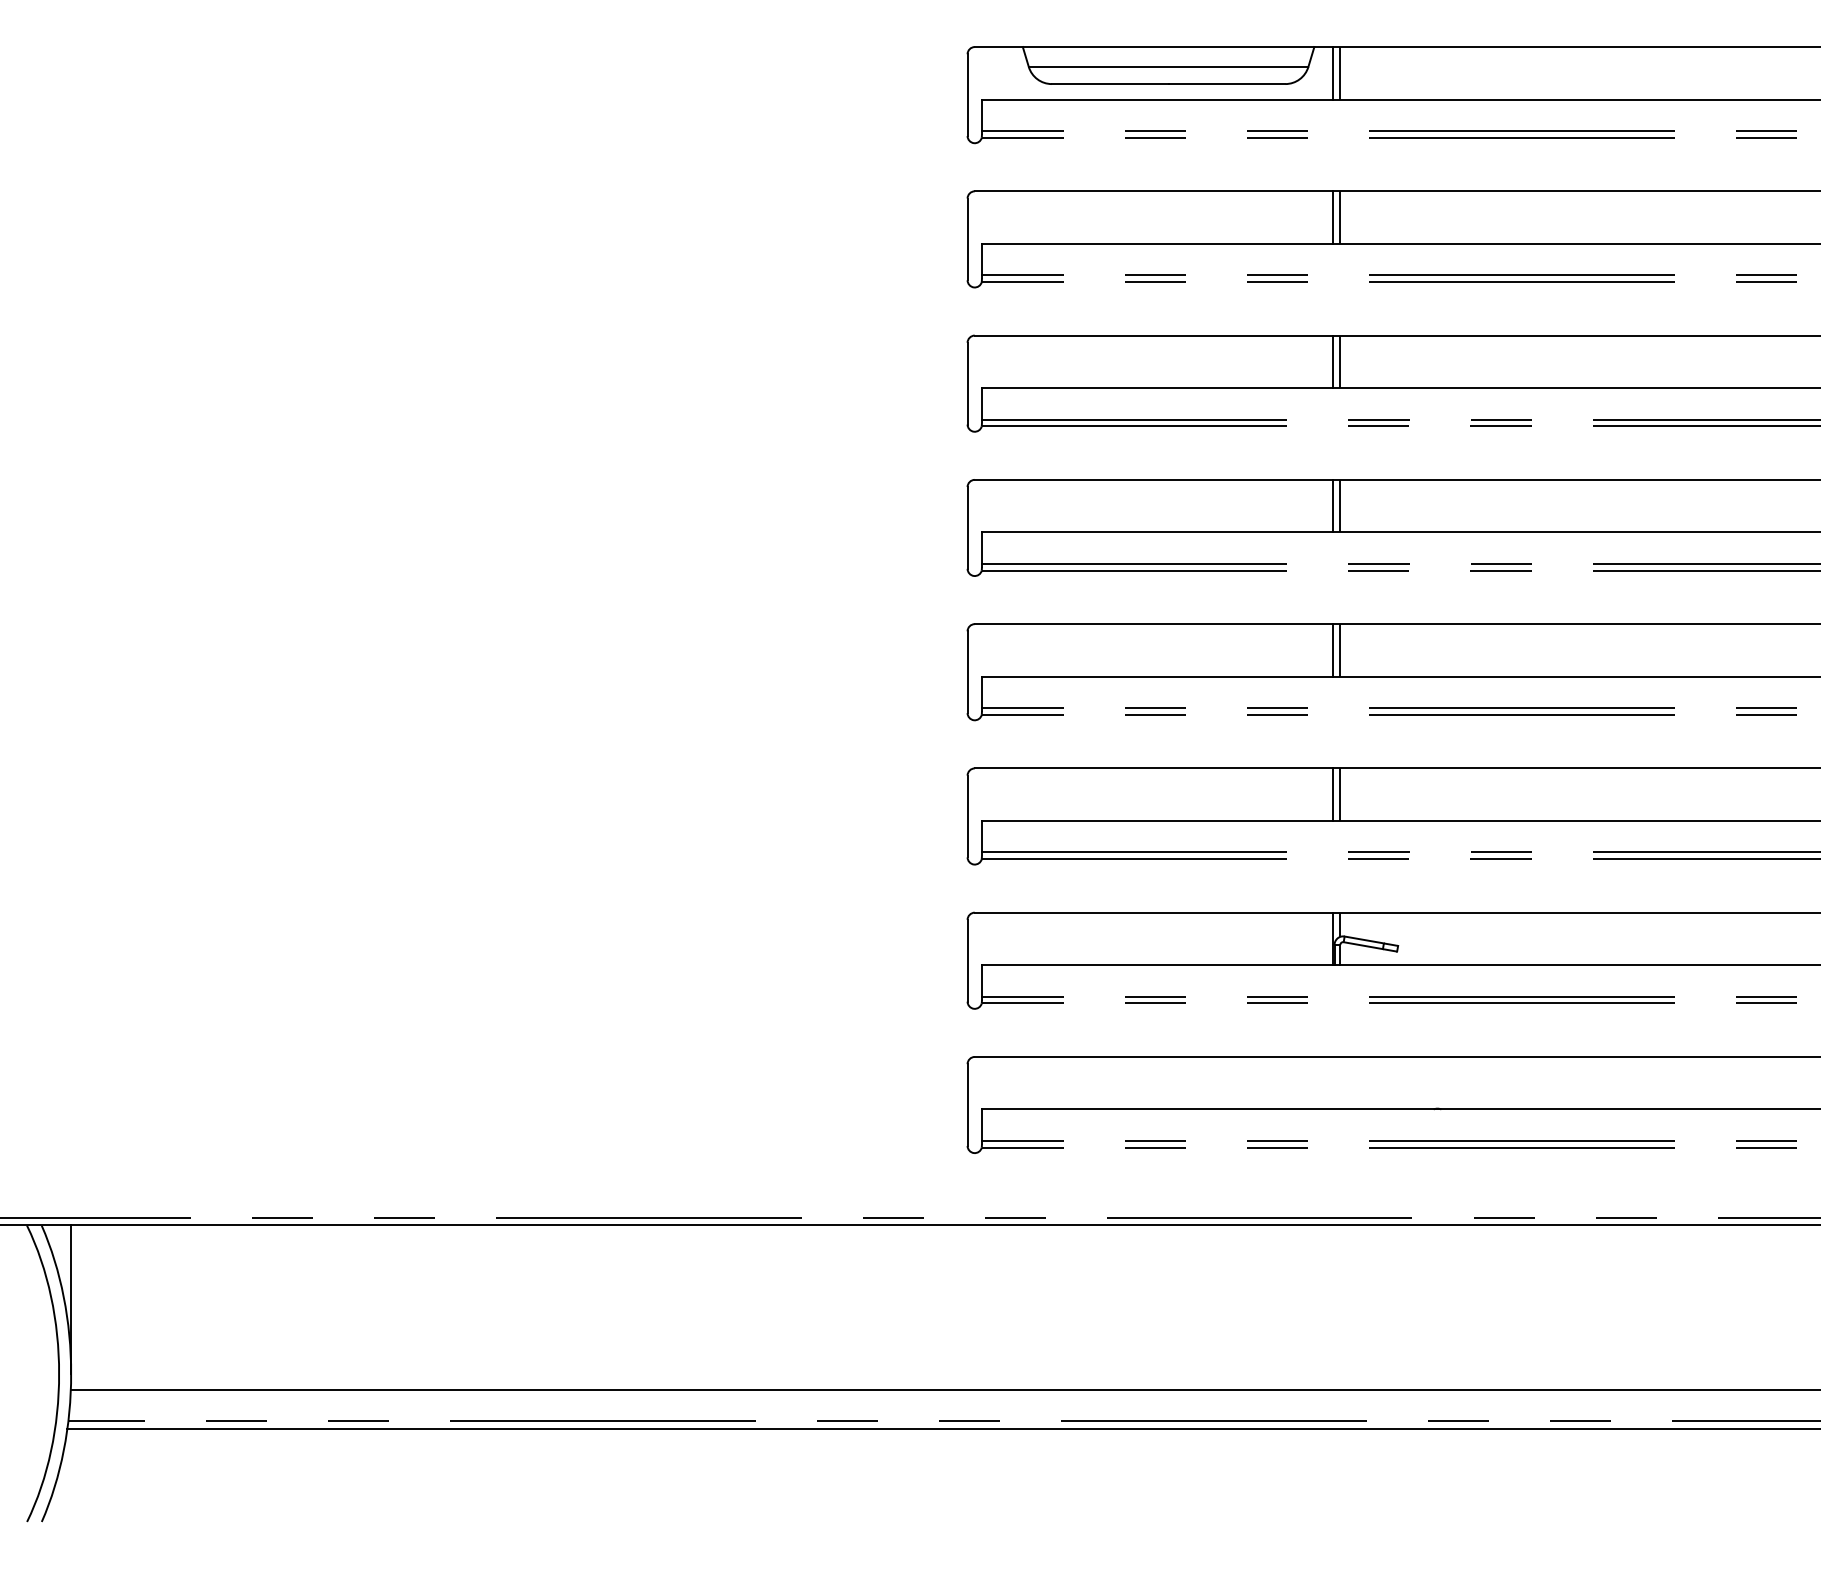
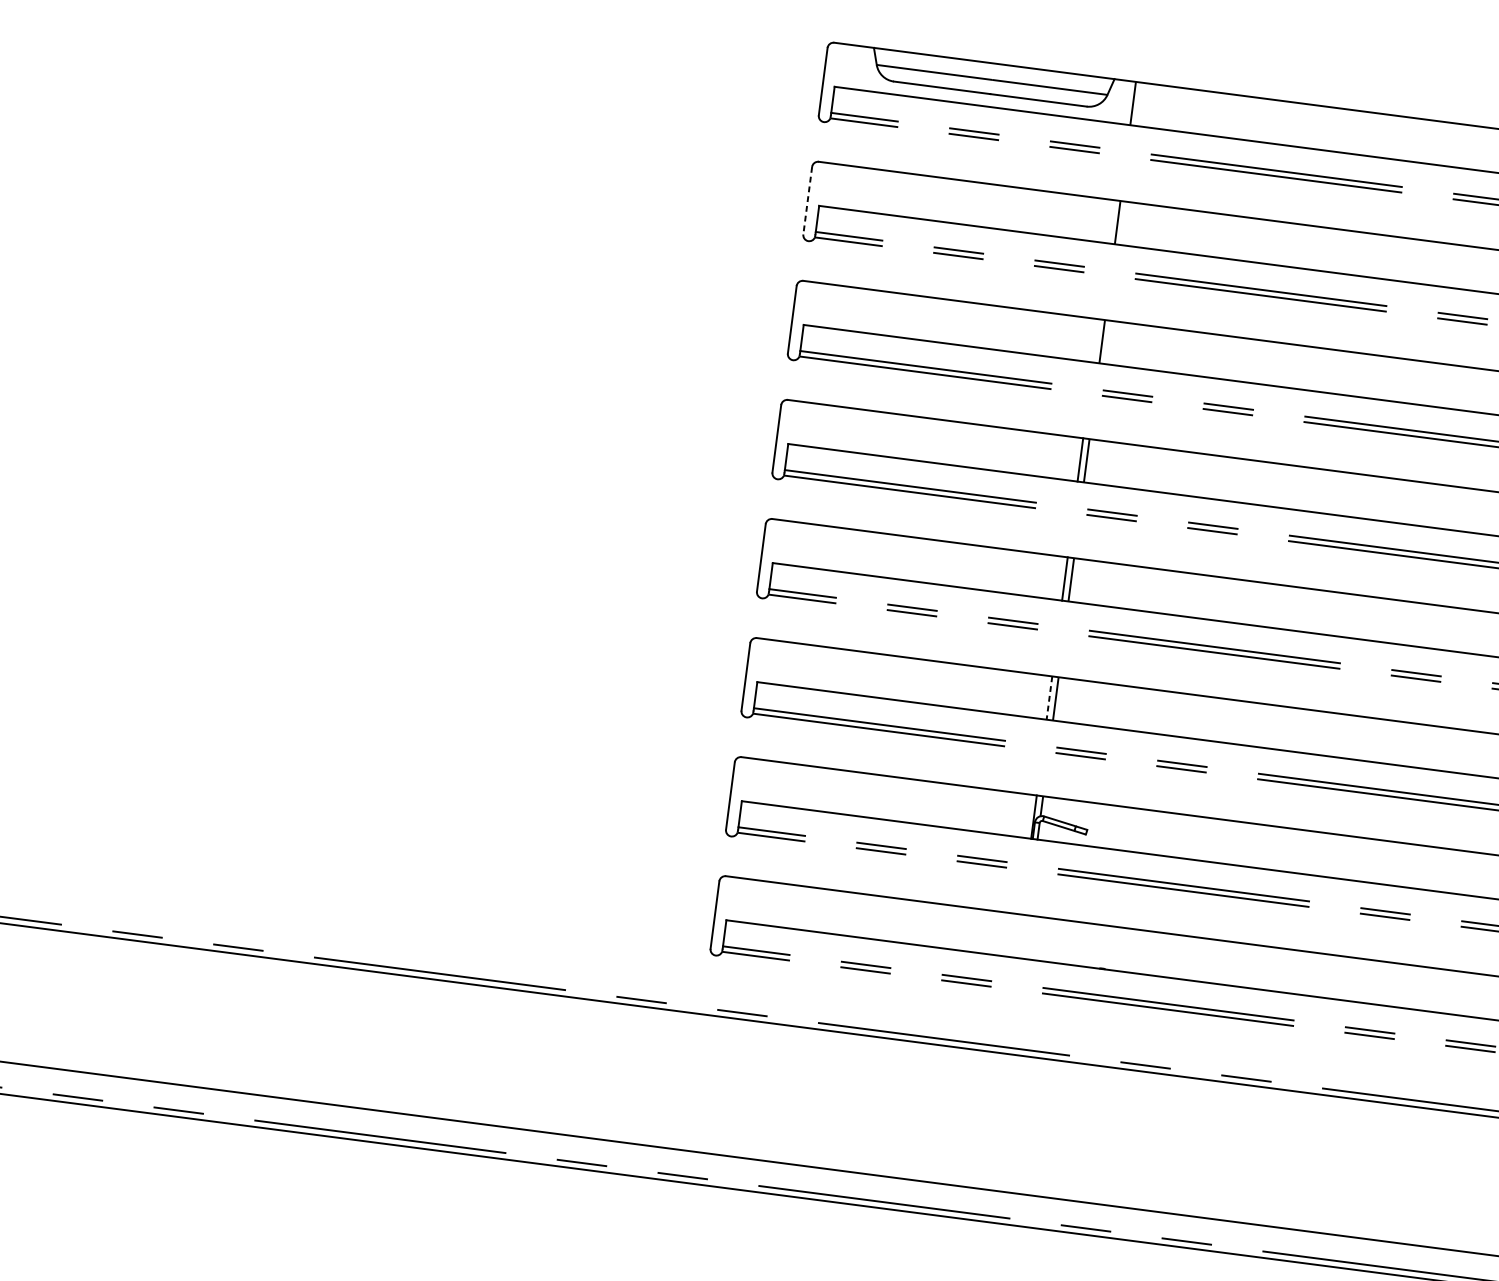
line: (1332, 73) -> (1126, 102), removed
line: (1332, 217) -> (1111, 221), removed
line: (967, 239) -> (807, 200), solid -> dashed
line: (1332, 361) -> (1095, 340), removed
line: (1332, 795) -> (1049, 698), solid -> dashed

